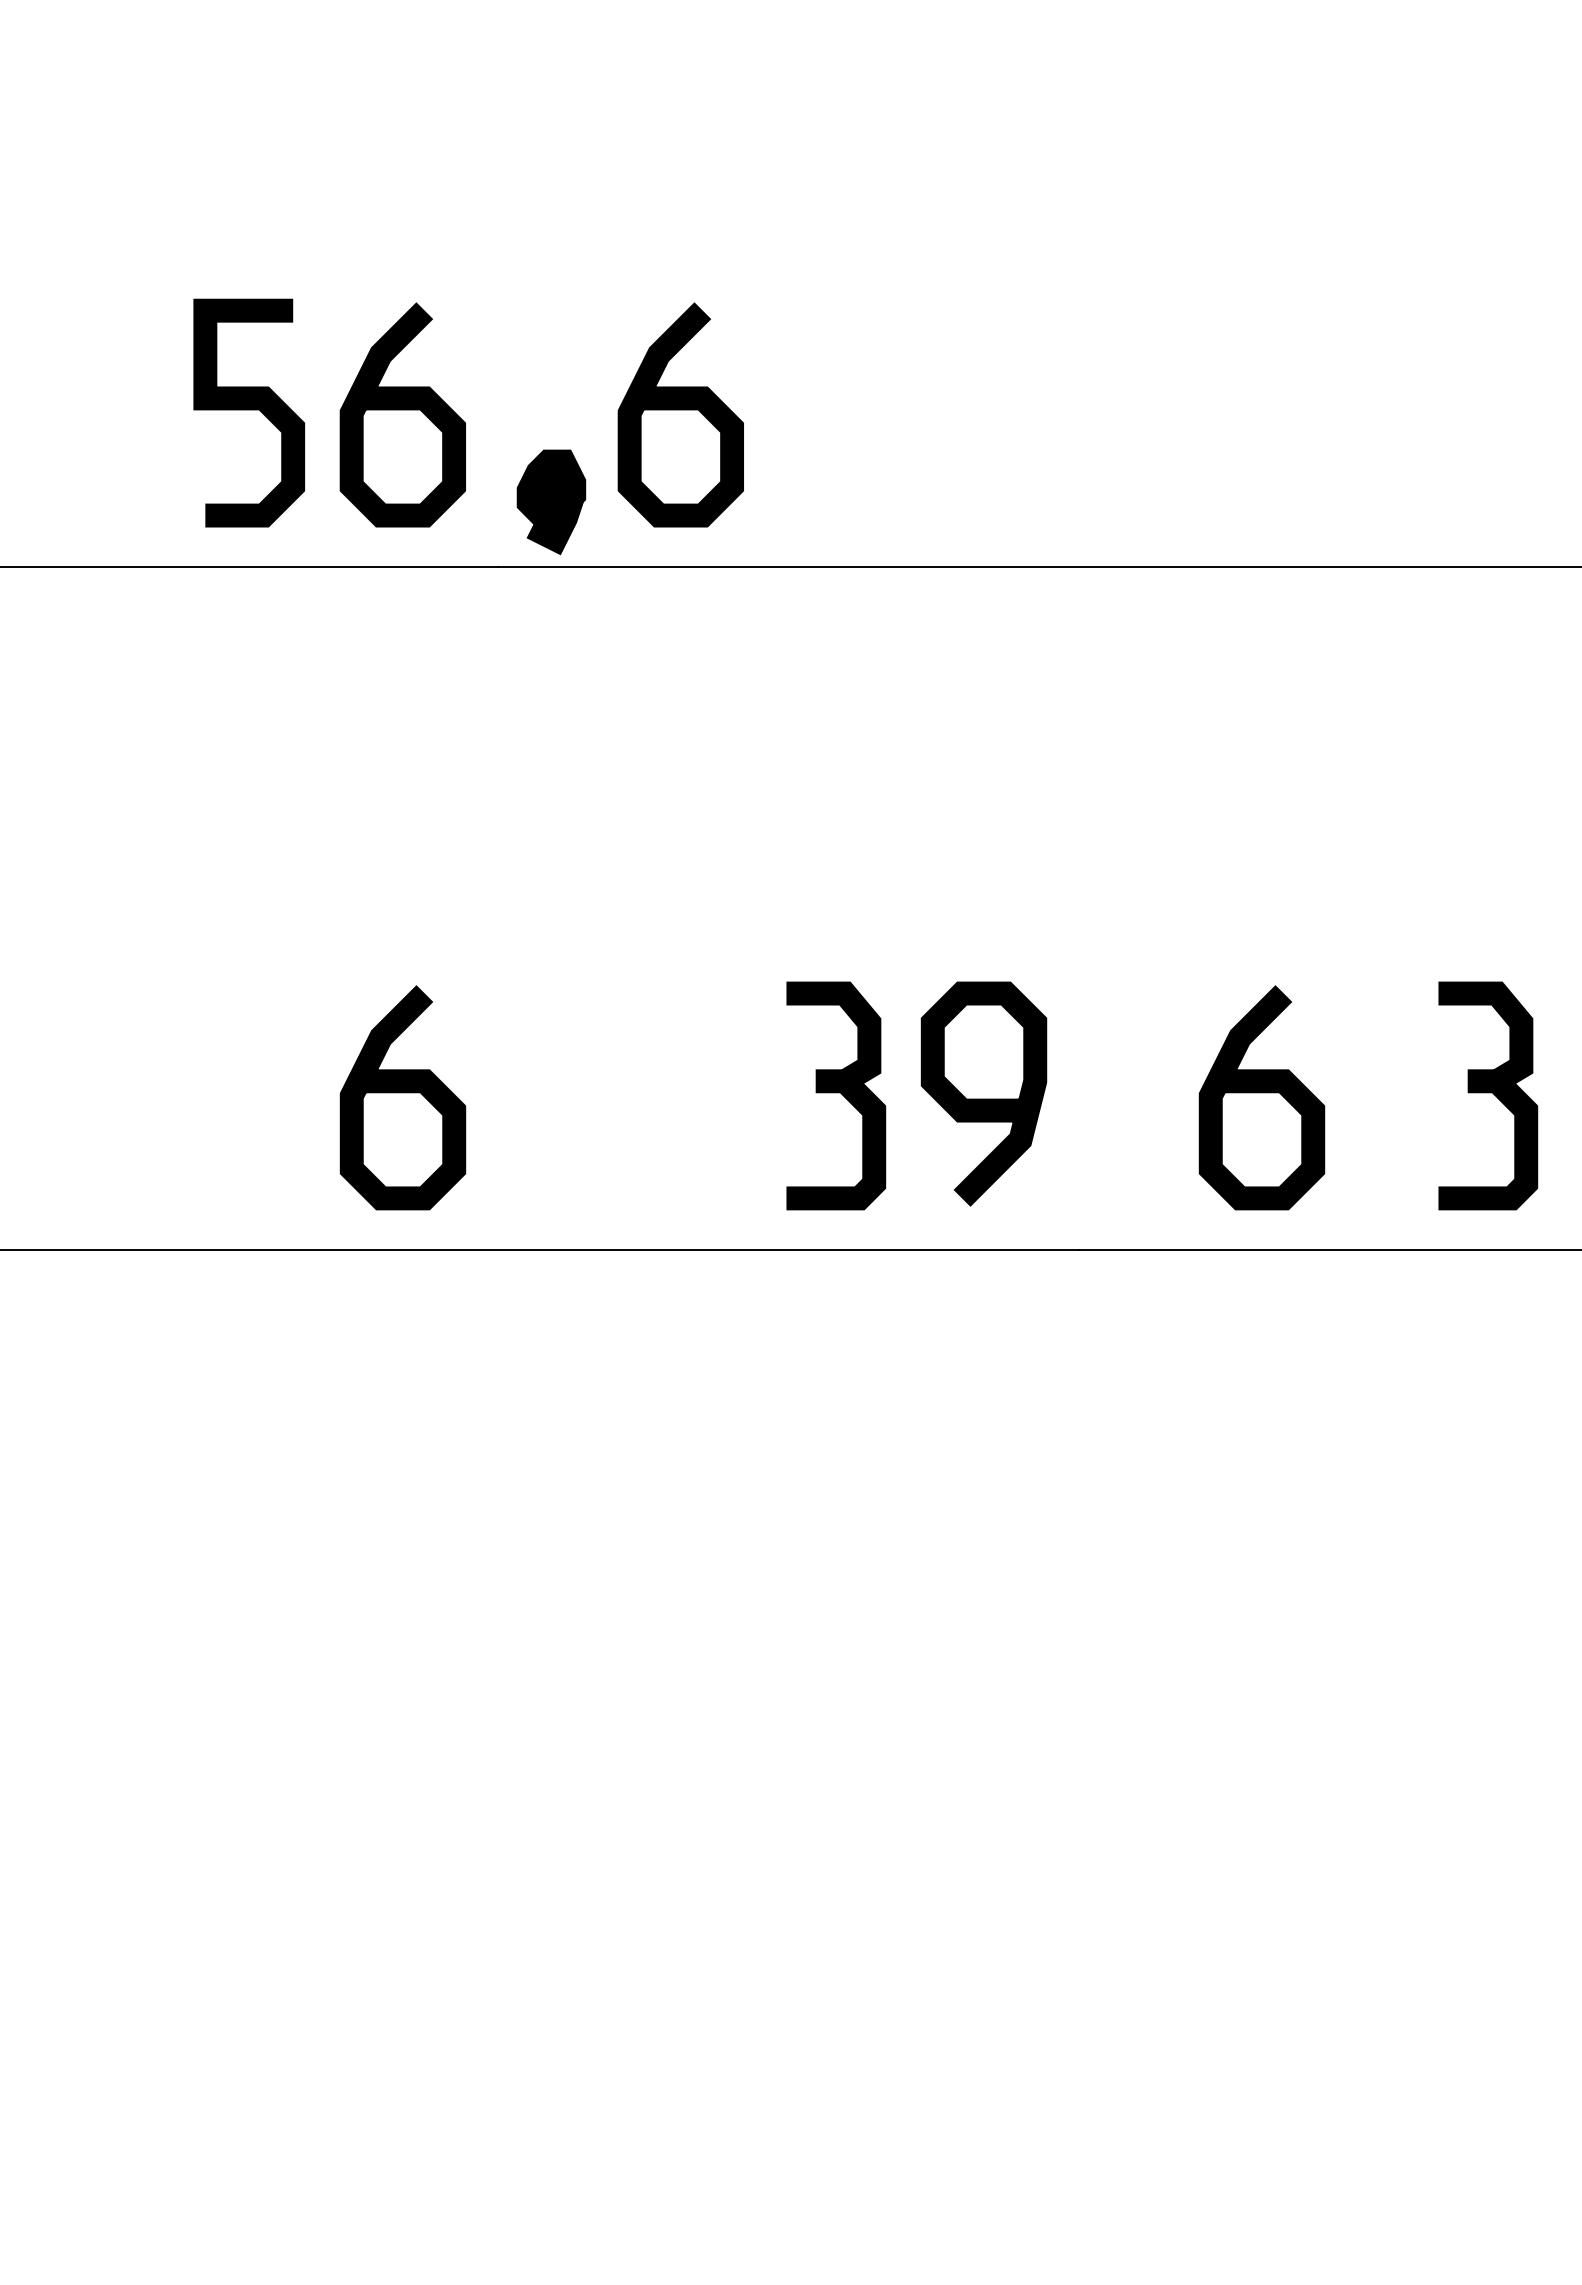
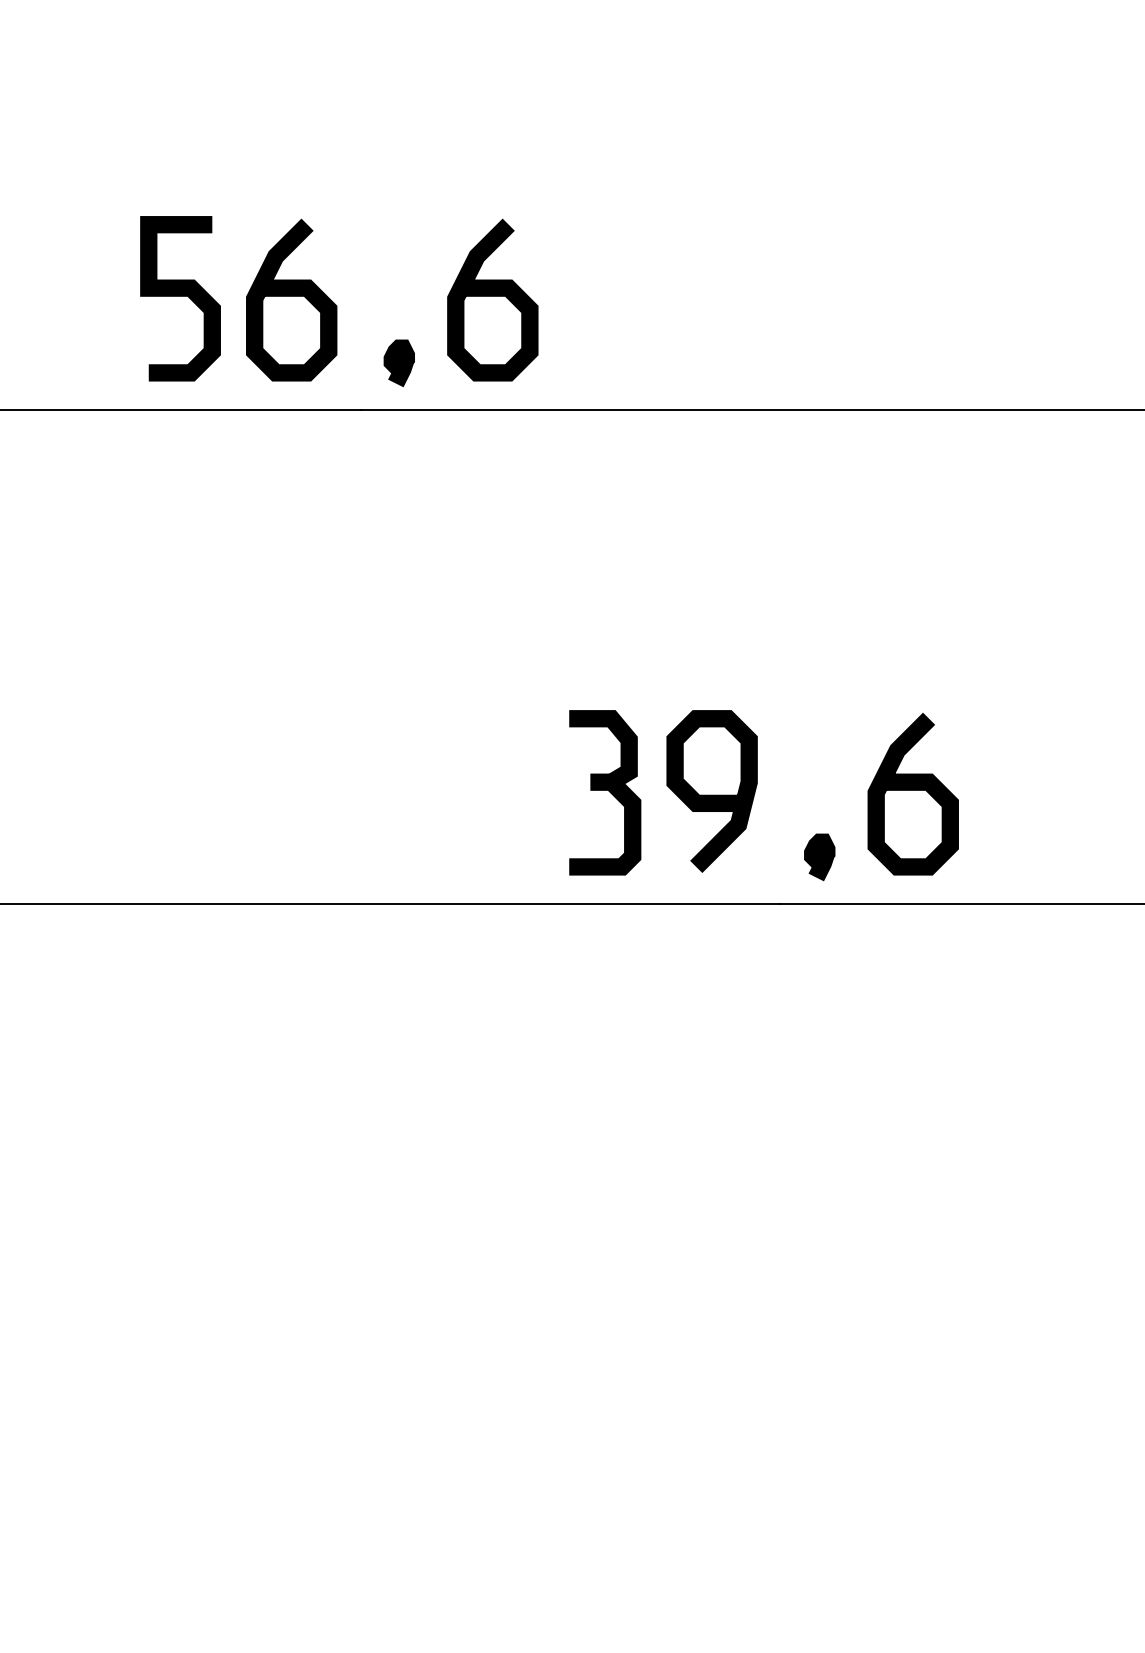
part: (551, 502) -> (399, 363), size x0.62
curve: (402, 1093) -> (291, 791), removed
part: (1488, 1095) -> (1077, 792), removed
part: (1132, 1185) -> (819, 857), added

